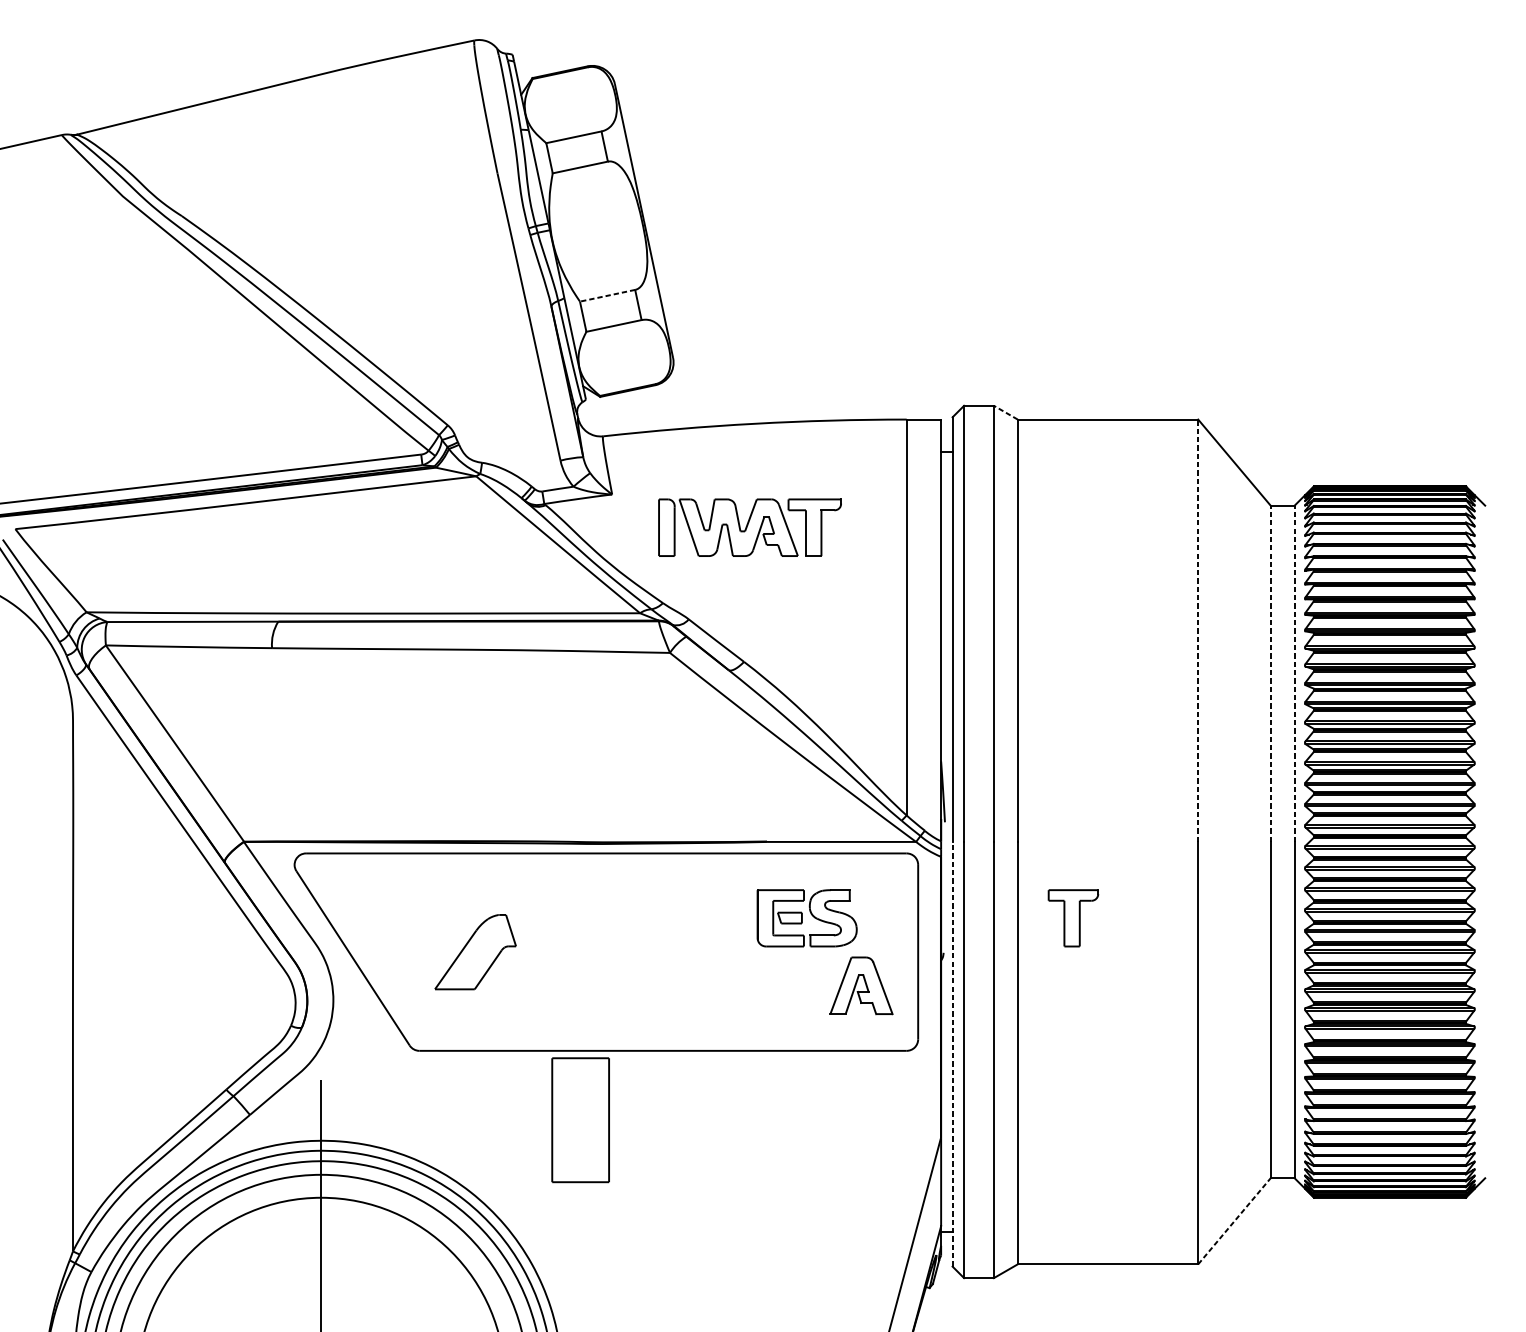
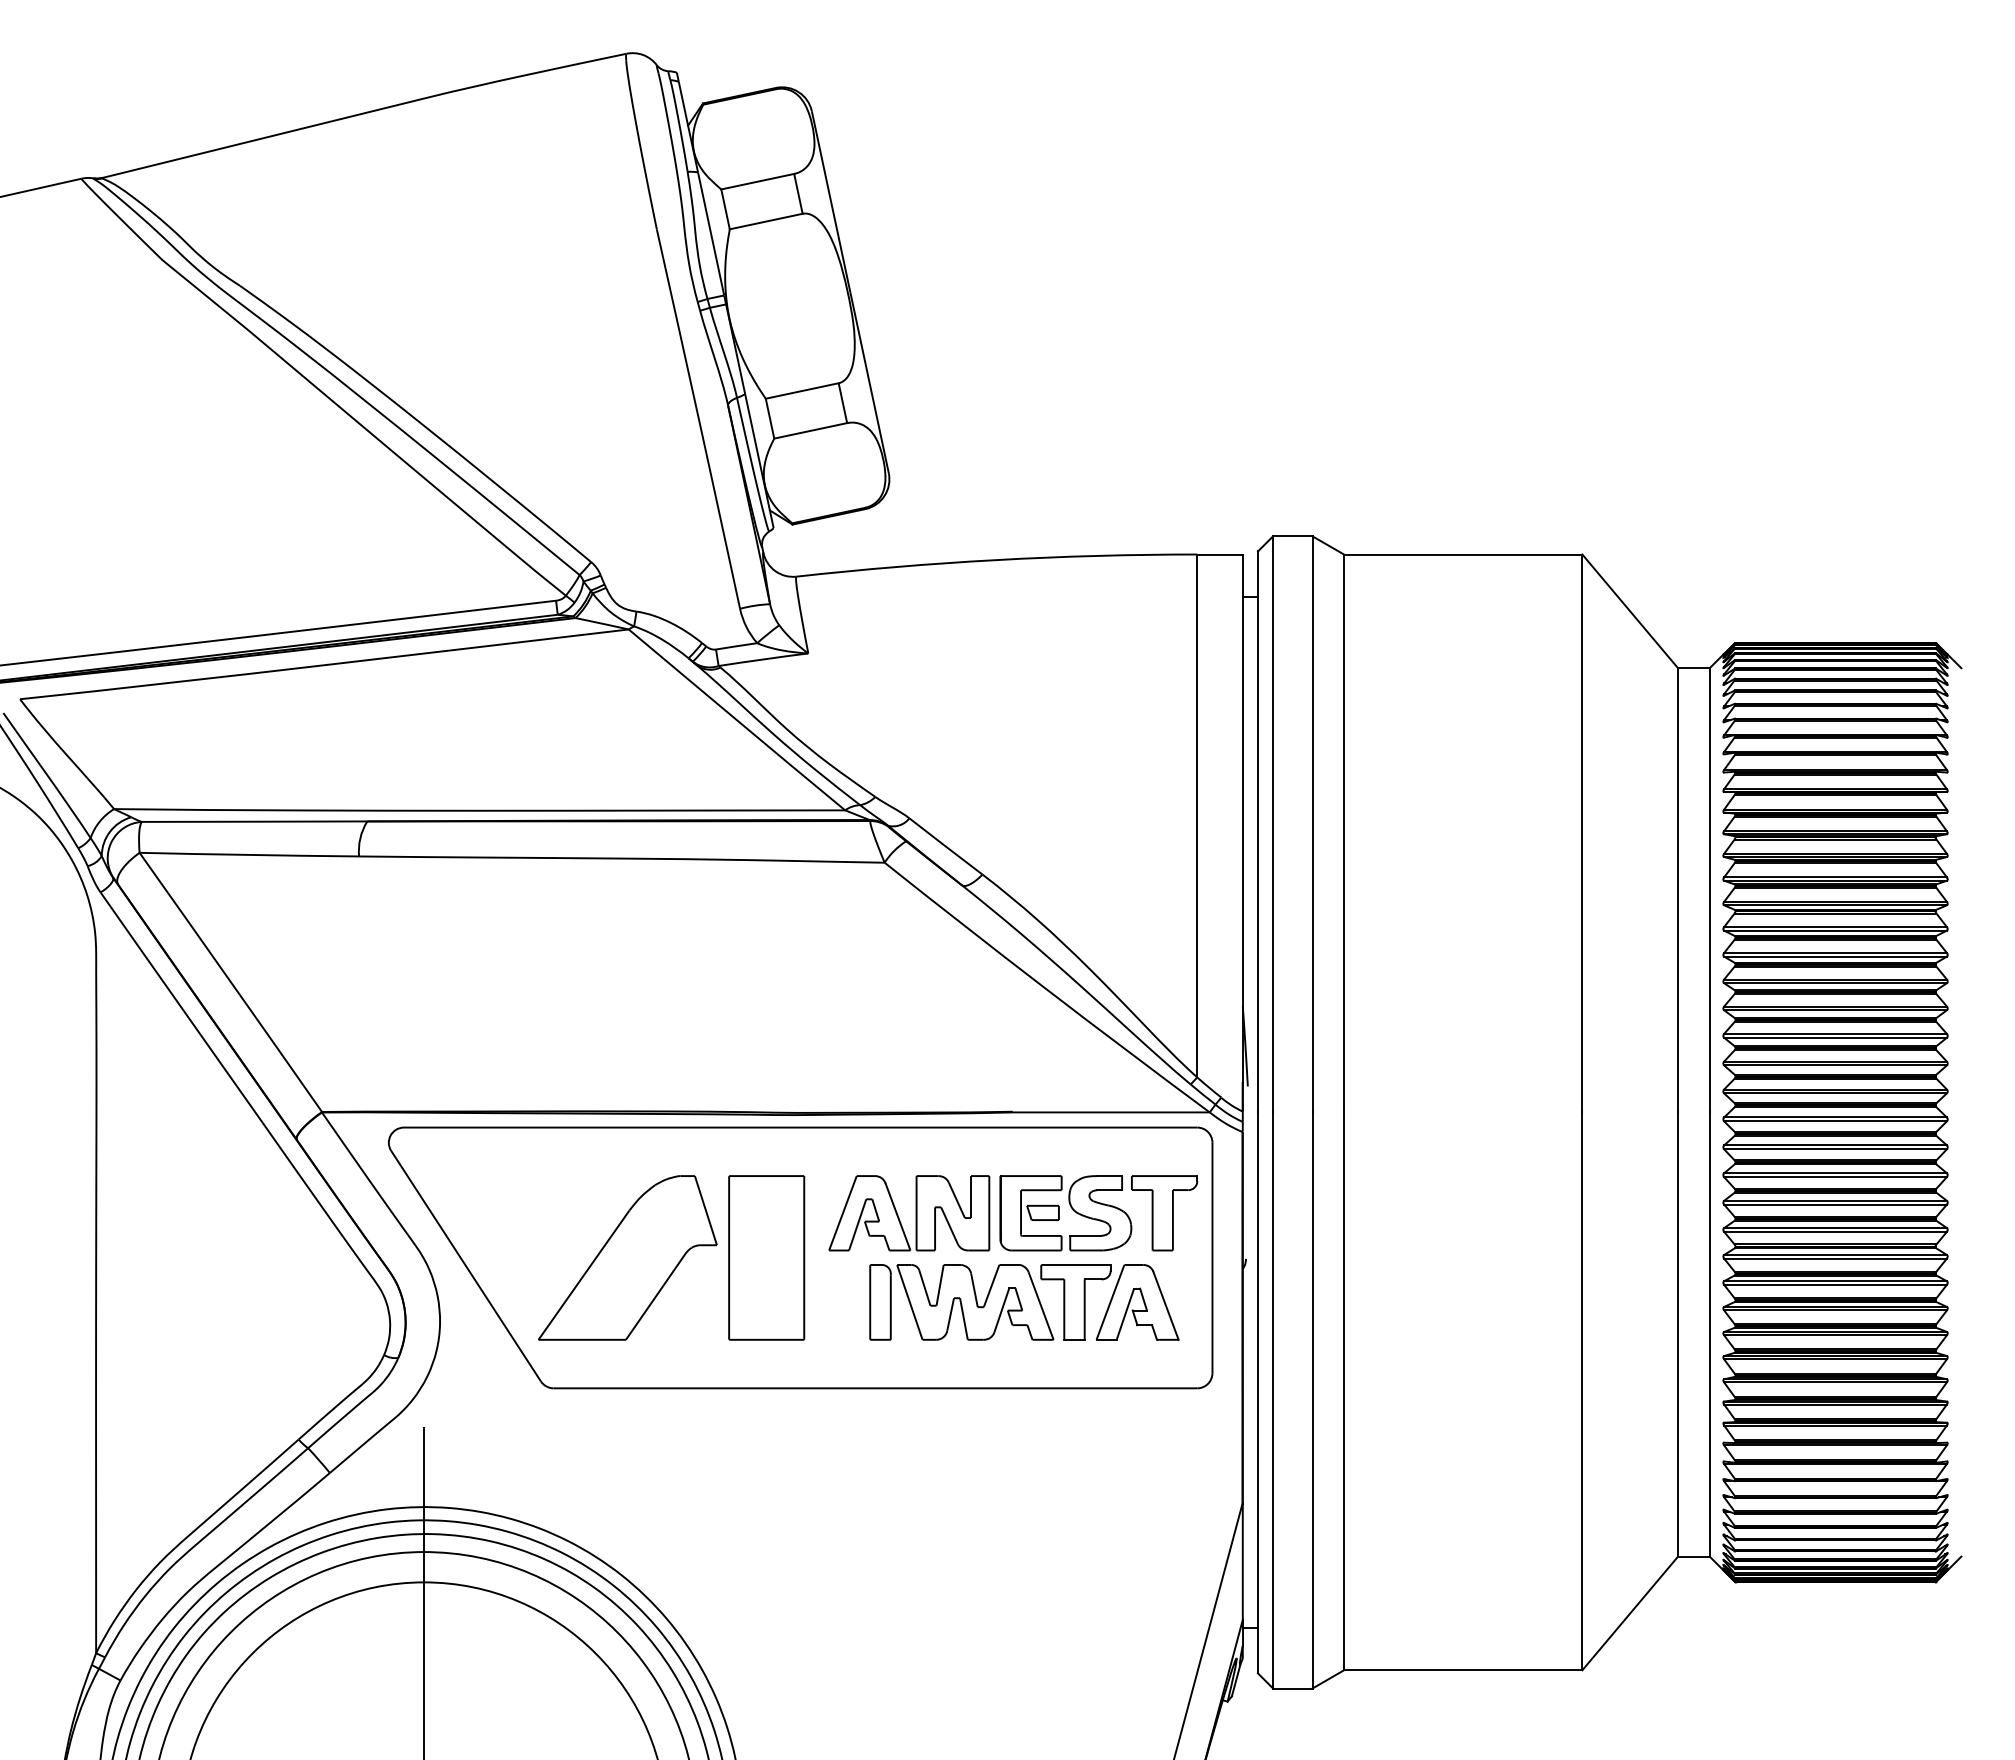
line: (607, 296) -> (801, 391), dashed -> solid
line: (1005, 412) -> (1327, 545), dashed -> solid
part: (750, 527) -> (990, 1302), moved
line: (1198, 630) -> (1582, 833), dashed -> solid
line: (1271, 673) -> (1678, 889), dashed -> solid
line: (1294, 673) -> (1709, 889), dashed -> solid
part: (688, 918) -> (909, 1213), added
part: (1073, 918) -> (1164, 1213), moved
part: (475, 951) -> (627, 1257), size x1.67
line: (952, 1054) -> (1257, 1392), dashed -> solid
part: (580, 1119) -> (766, 1257), moved
line: (1234, 1221) -> (1630, 1613), dashed -> solid

